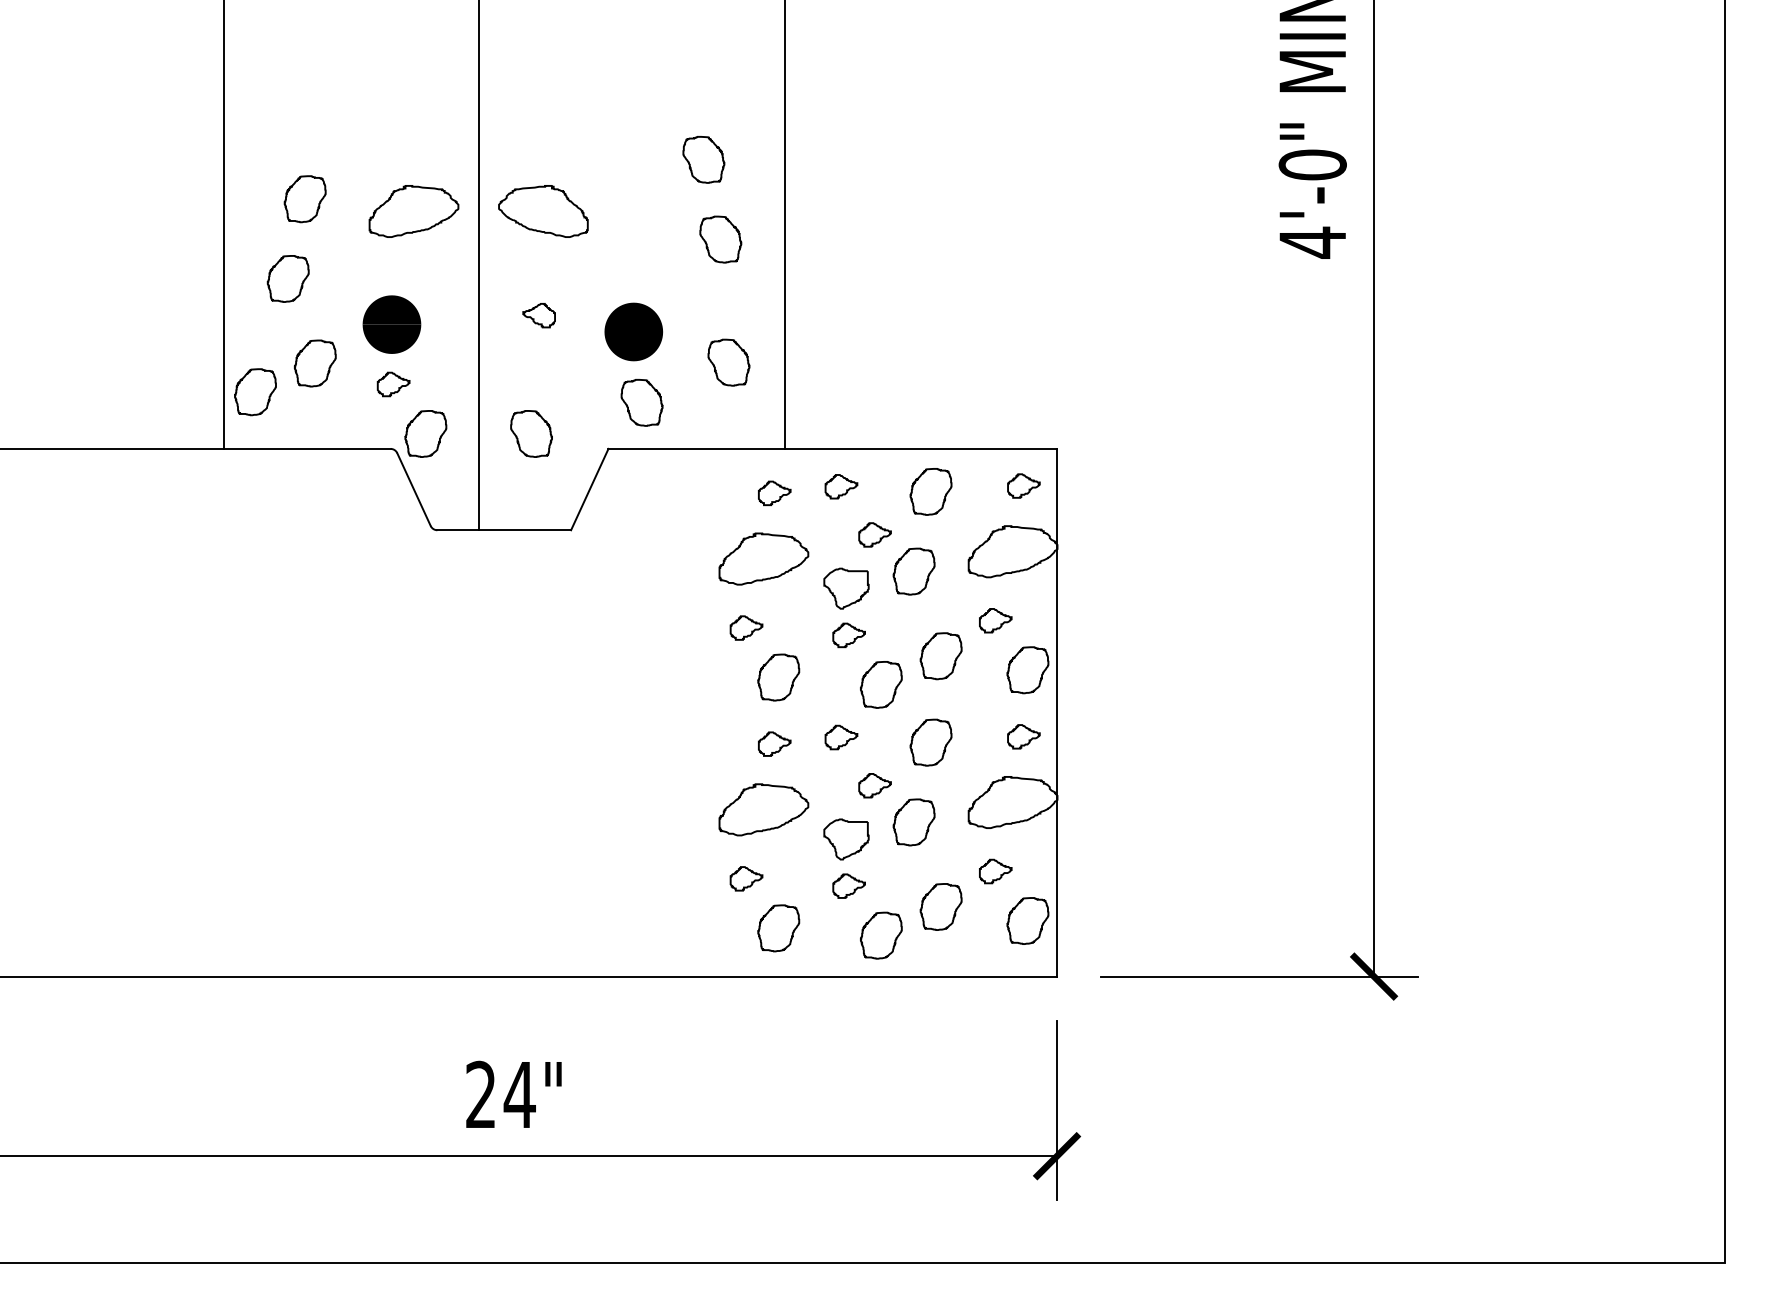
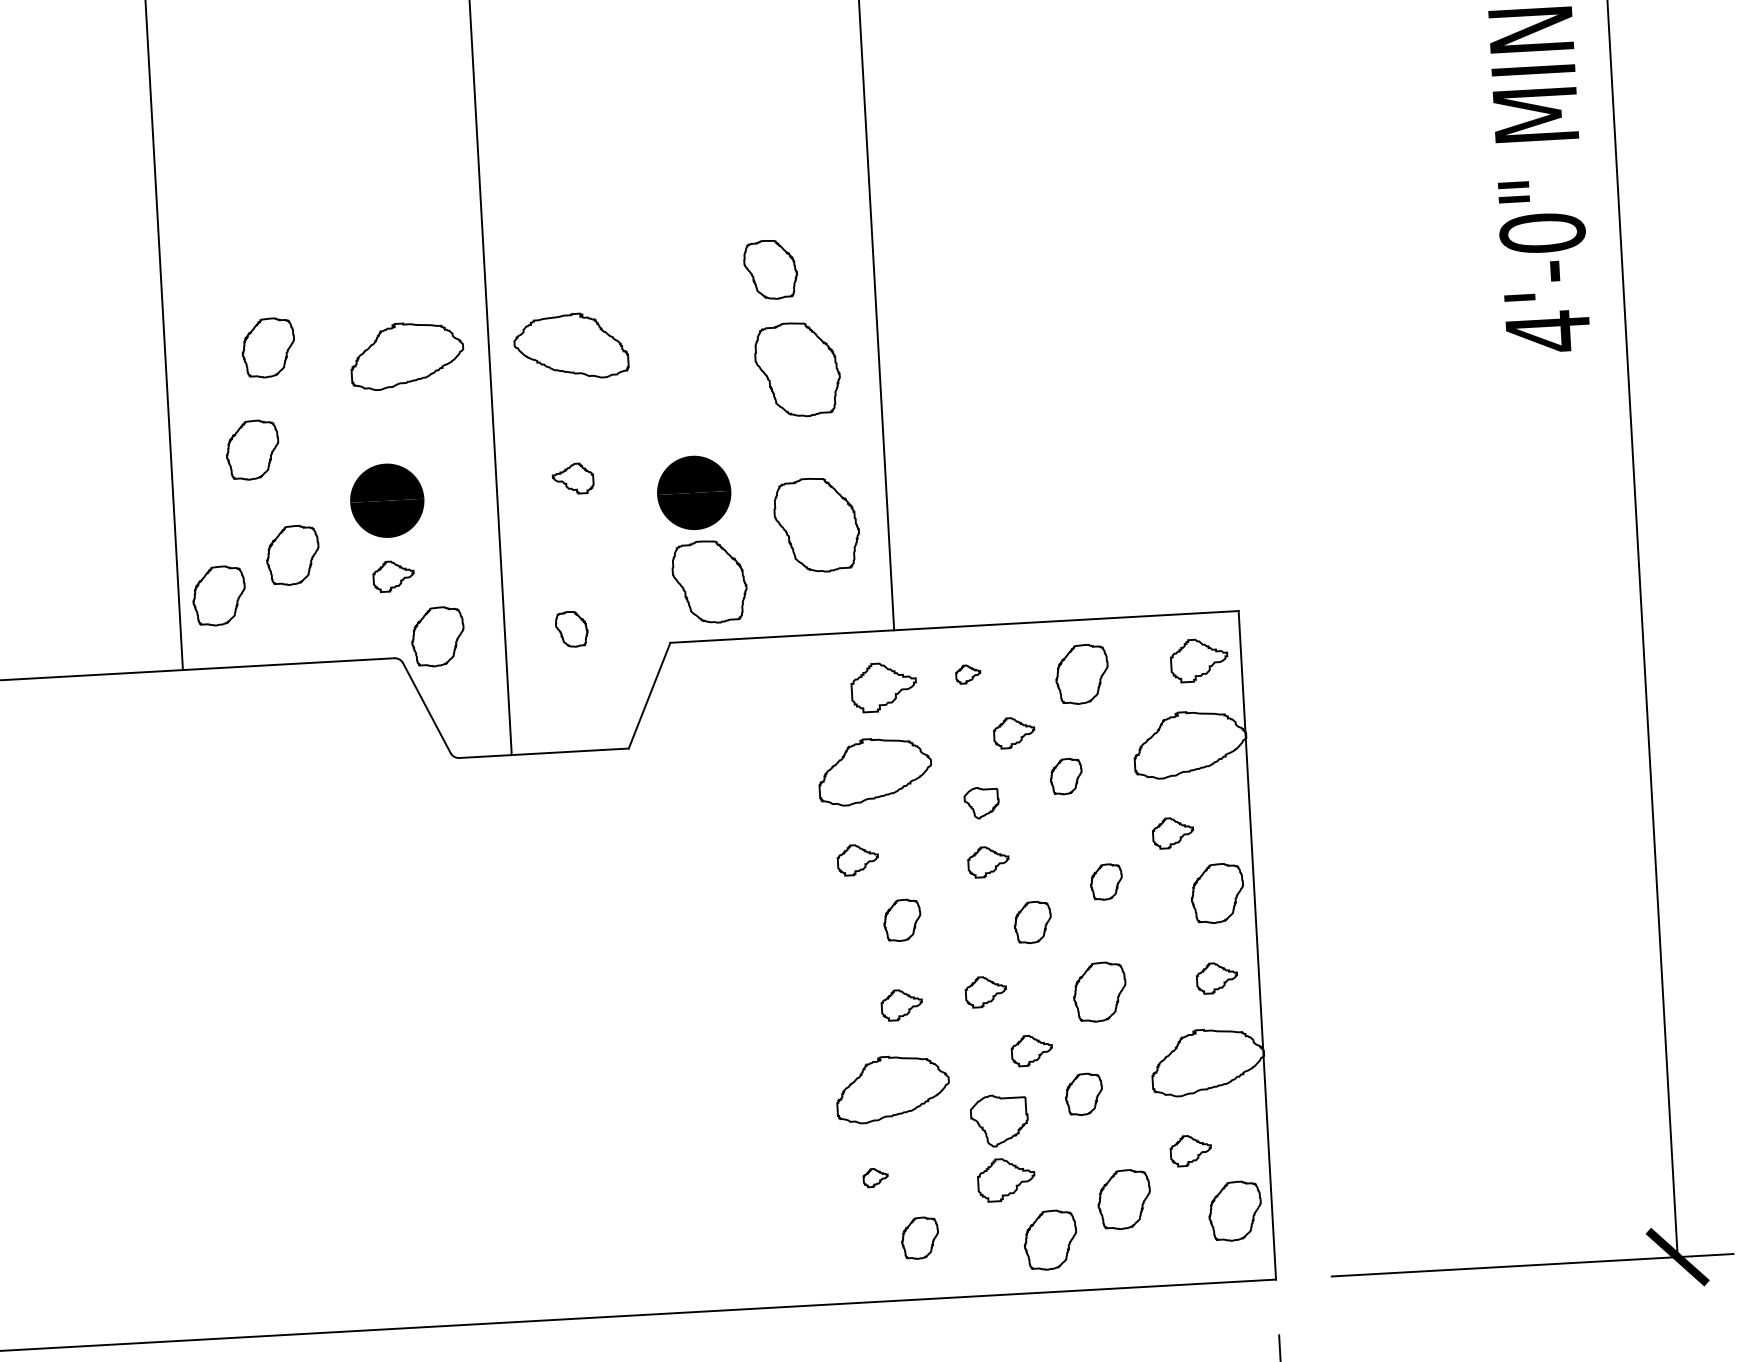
part: (720, 239) -> (797, 369), size x1.6
part: (728, 362) -> (816, 524), size x1.6
part: (641, 402) -> (708, 581), size x1.4
part: (531, 433) -> (571, 628), size x0.6
part: (1023, 485) -> (1198, 659), size x1.4
part: (841, 486) -> (968, 673), size x0.6
part: (774, 493) -> (883, 687), size x1.6
part: (913, 571) -> (1065, 776), size x0.6
part: (846, 588) -> (981, 802), size x0.6
part: (940, 656) -> (1105, 882), size x0.6
part: (778, 677) -> (901, 920), size x0.7
part: (881, 684) -> (1032, 921), size x0.7
part: (913, 822) -> (1083, 1094), size x0.7
part: (746, 878) -> (875, 1177), size x0.6
part: (848, 885) -> (1005, 1178), size x1.4
part: (778, 928) -> (919, 1238), size x0.7

